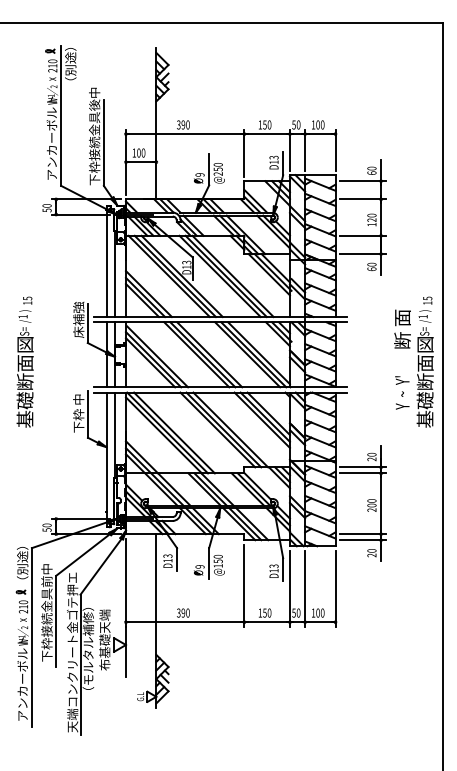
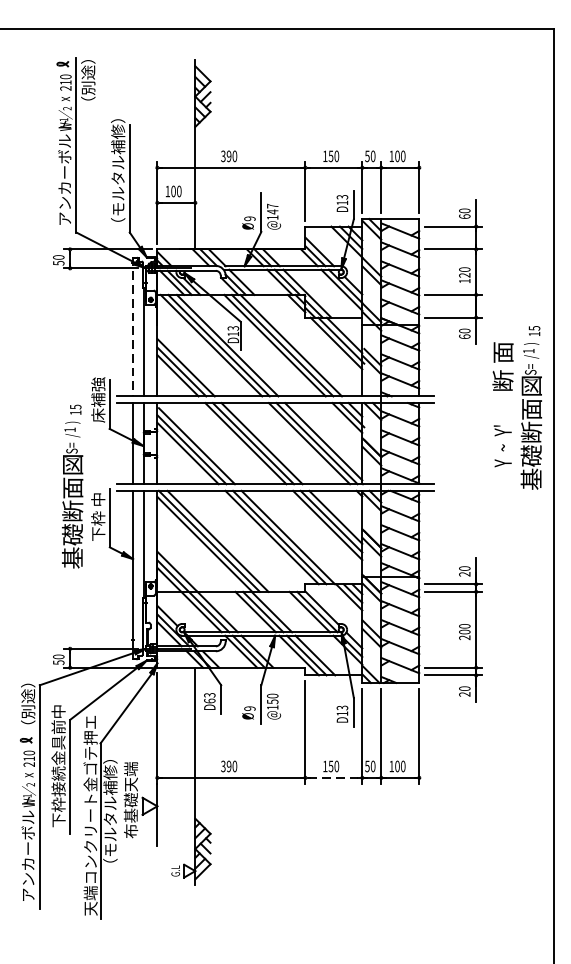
text: (94, 136) -> (118, 170), 下枠接続金具後中 -> （モルタル補修）
text: (217, 169) -> (271, 212), @250 -> @147
line: (106, 262) -> (133, 328), solid -> dashed
text: (24, 361) -> (71, 485), moved
text: (413, 361) -> (516, 407), moved
text: (167, 560) -> (209, 700), D13 -> D63
line: (267, 622) -> (334, 778), solid -> dashed

